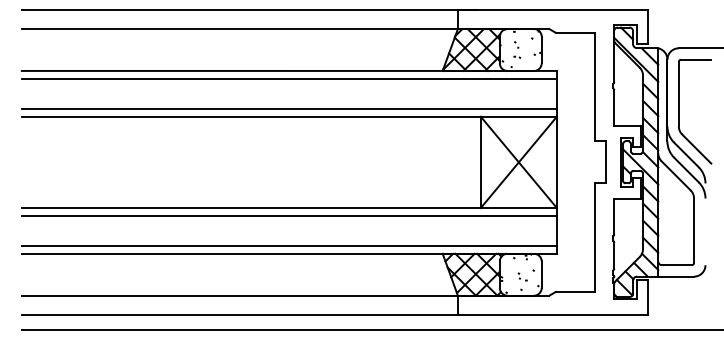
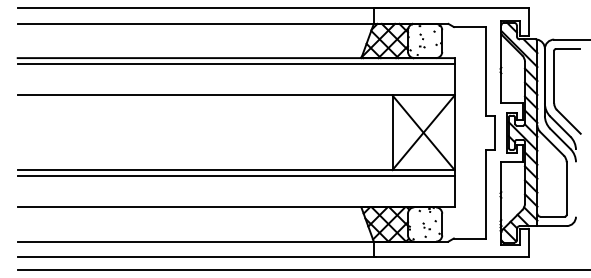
line: (288, 109) -> (235, 89), removed
line: (288, 246) -> (235, 201), removed

